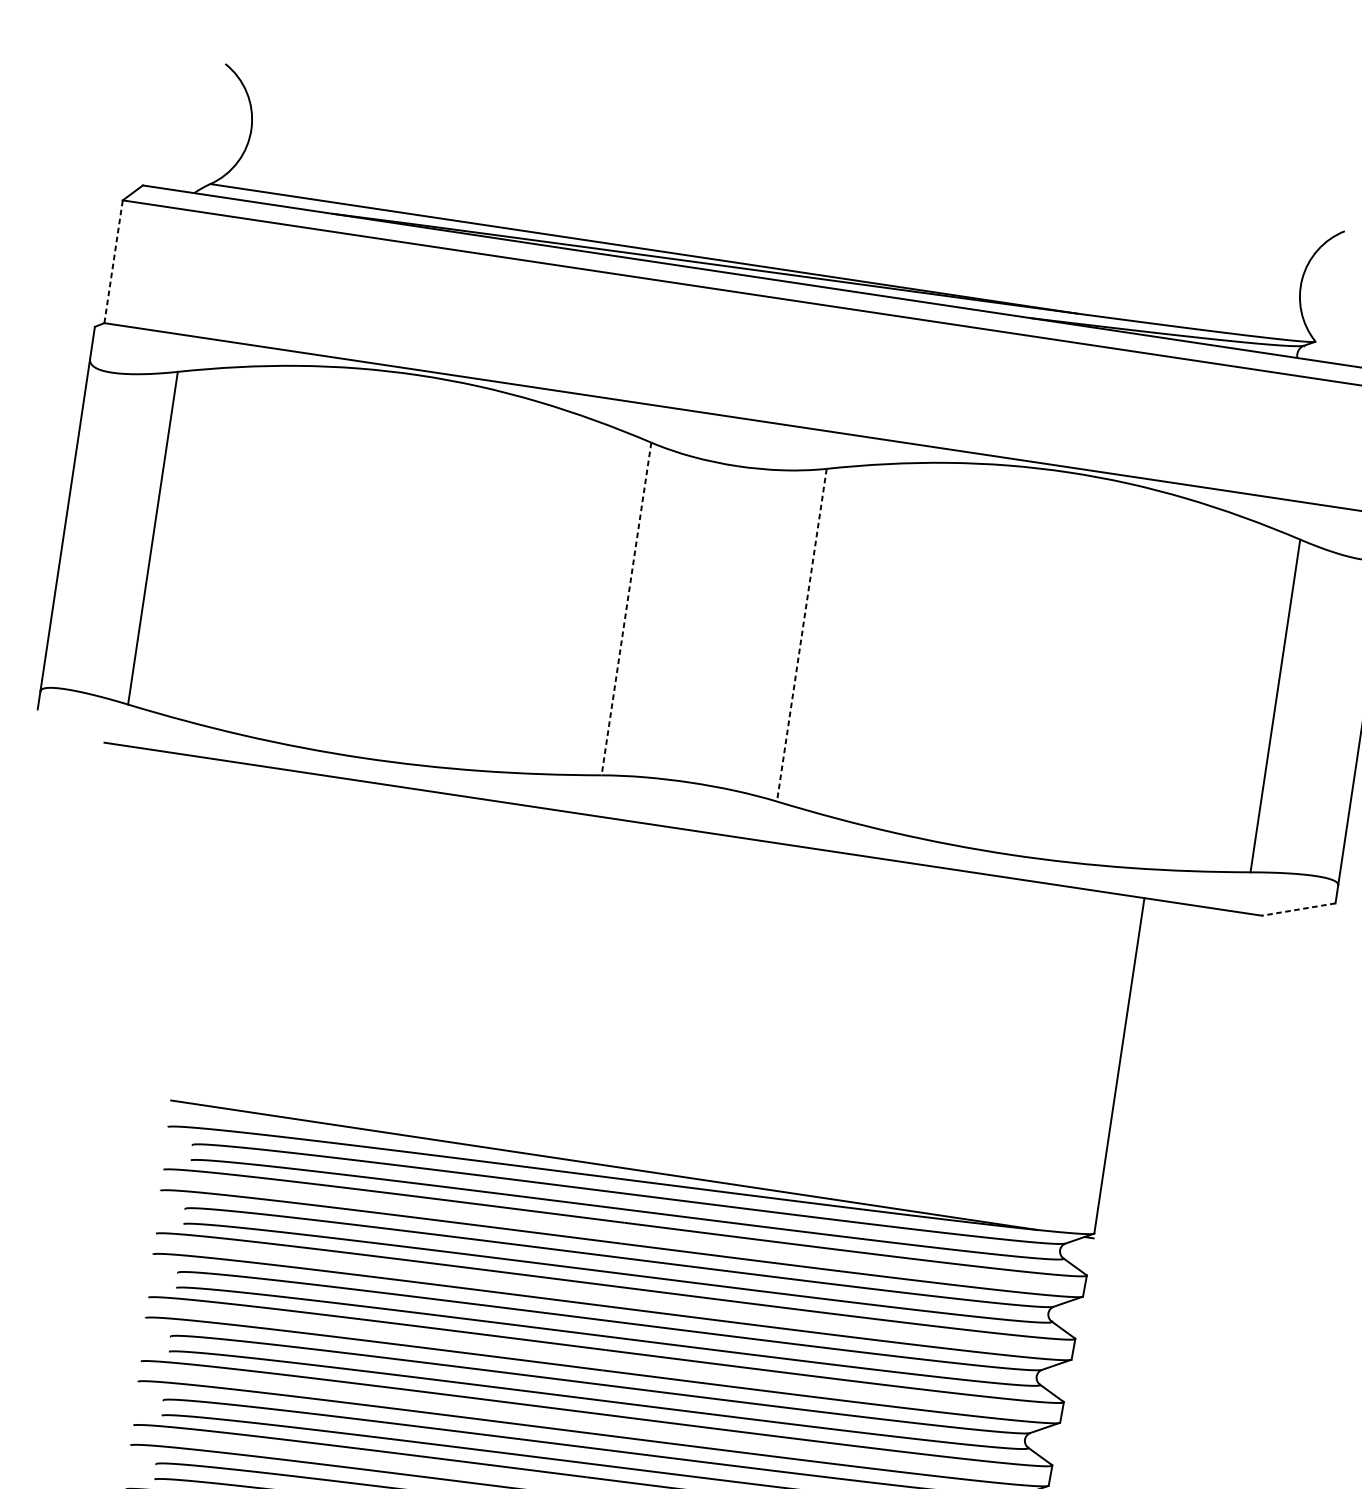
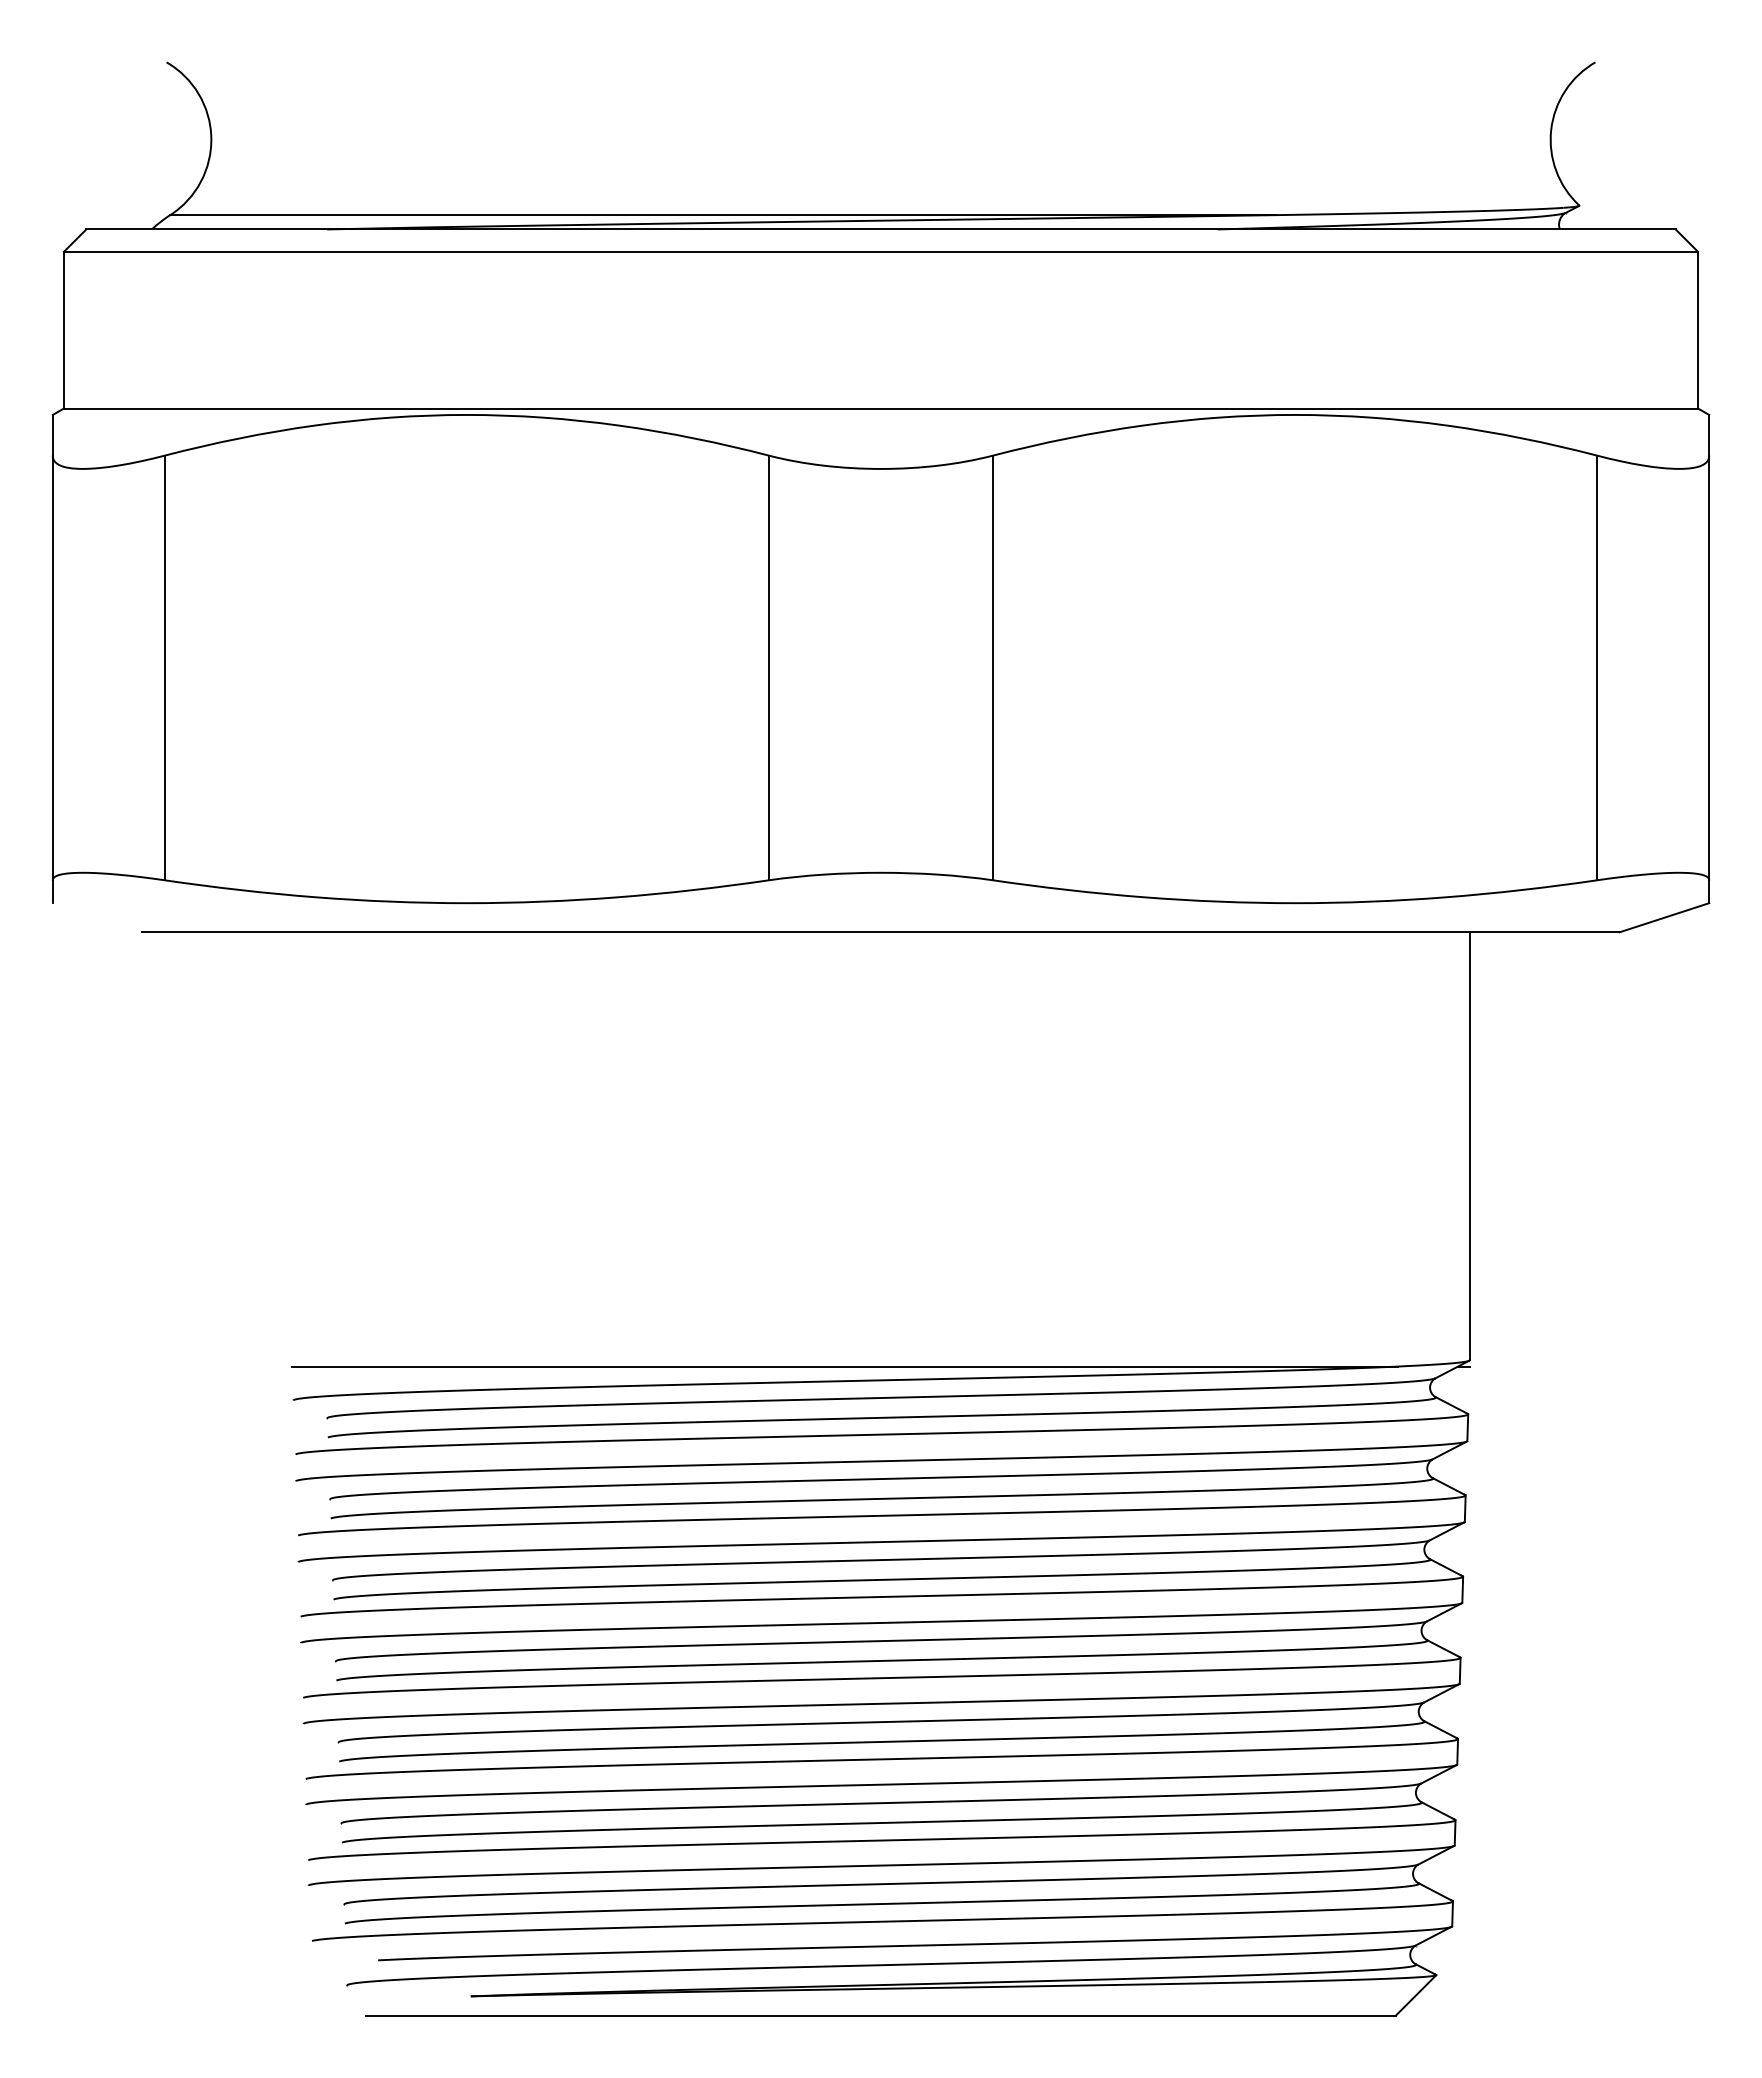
line: (113, 261) -> (63, 329), dashed -> solid
line: (626, 609) -> (769, 668), dashed -> solid
line: (801, 635) -> (992, 668), dashed -> solid
line: (1298, 909) -> (1663, 917), dashed -> solid

